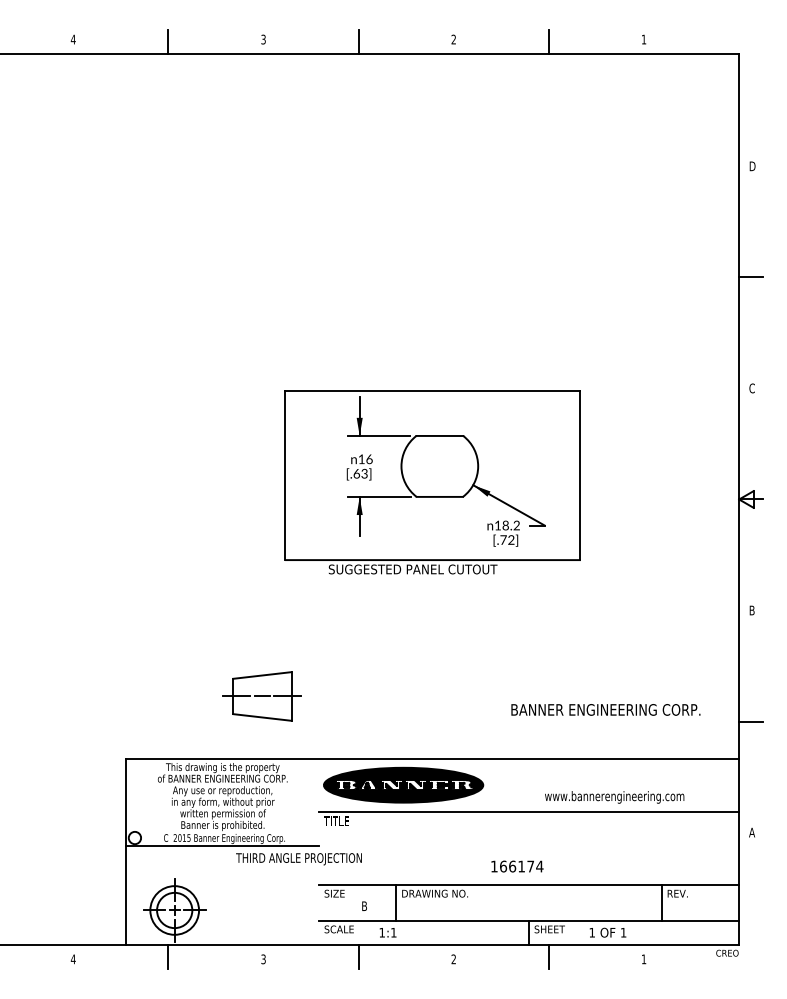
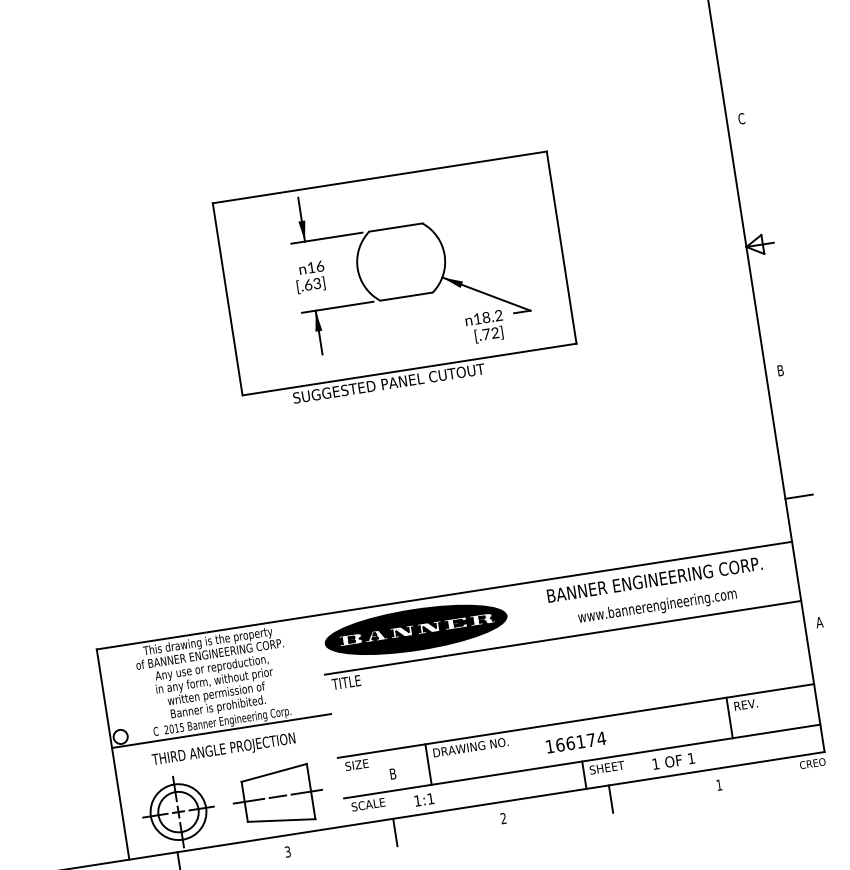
part: (261, 696) -> (276, 796), moved
text: (605, 709) -> (654, 579), moved
text: (298, 859) -> (223, 750), moved
text: (517, 866) -> (576, 742), moved

